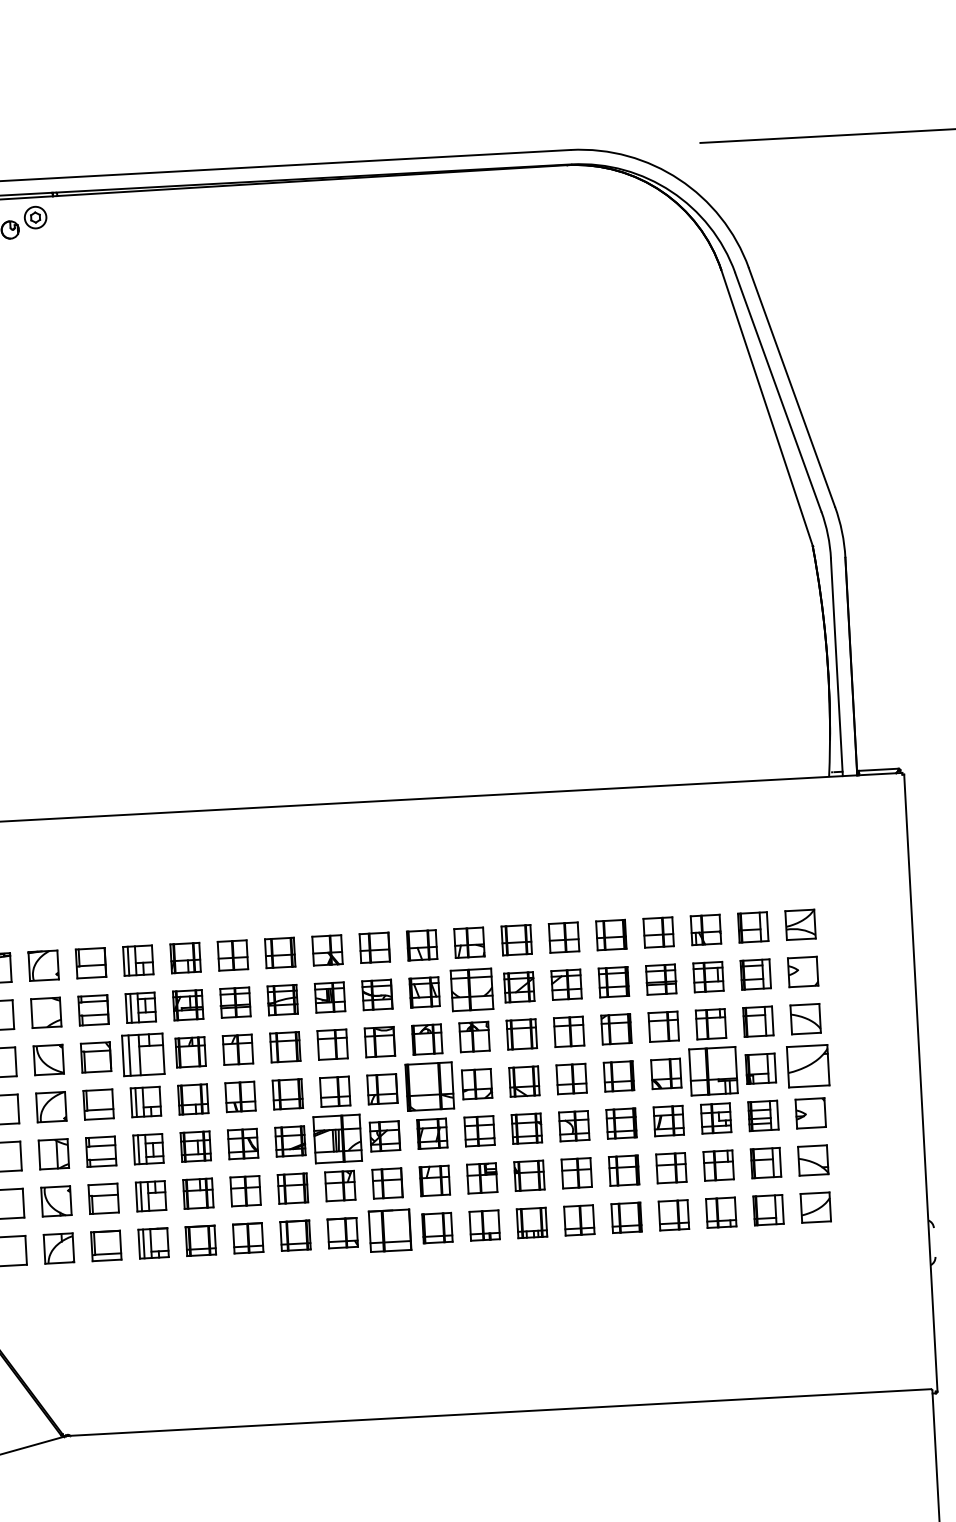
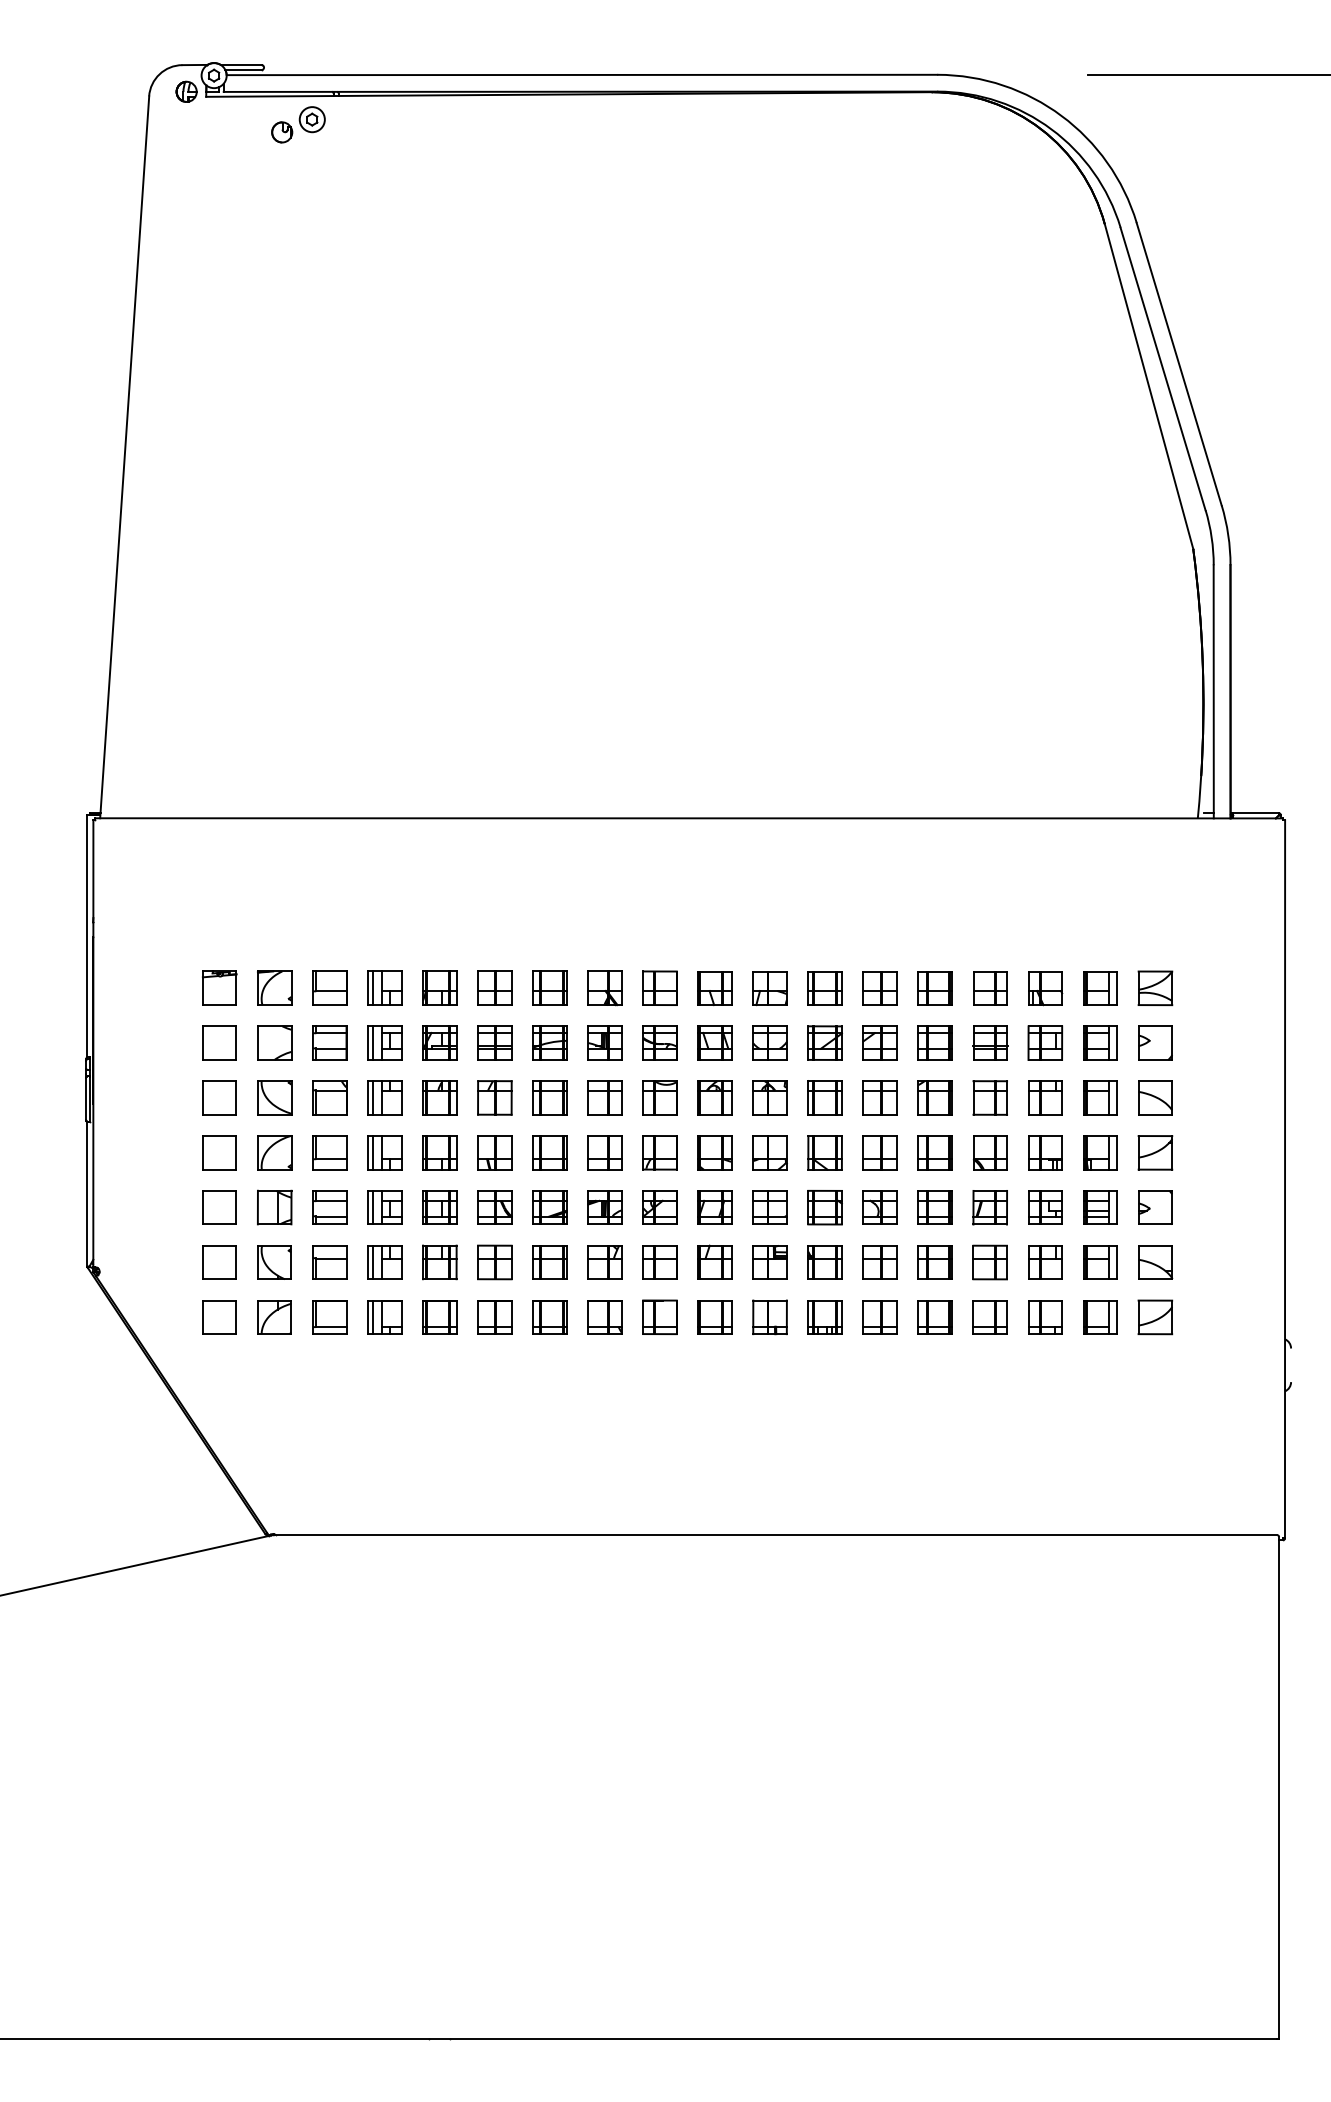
part: (471, 989) -> (769, 1042), size x0.71
part: (143, 1054) -> (384, 1097), size x0.71
part: (808, 1065) -> (1155, 1152), size x0.71
part: (713, 1071) -> (1045, 1152), size x0.62
part: (429, 1086) -> (714, 1152), size x0.62
part: (337, 1138) -> (604, 1207), size x0.62
part: (389, 1229) -> (659, 1316), size x0.71

